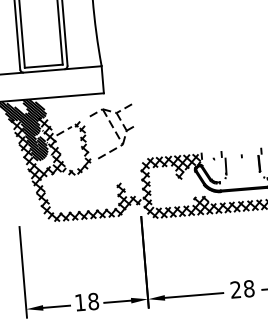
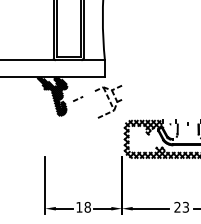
hatch: (75, 167) -> (83, 122), removed
text: (248, 289) -> (185, 207), 28 -> 23

